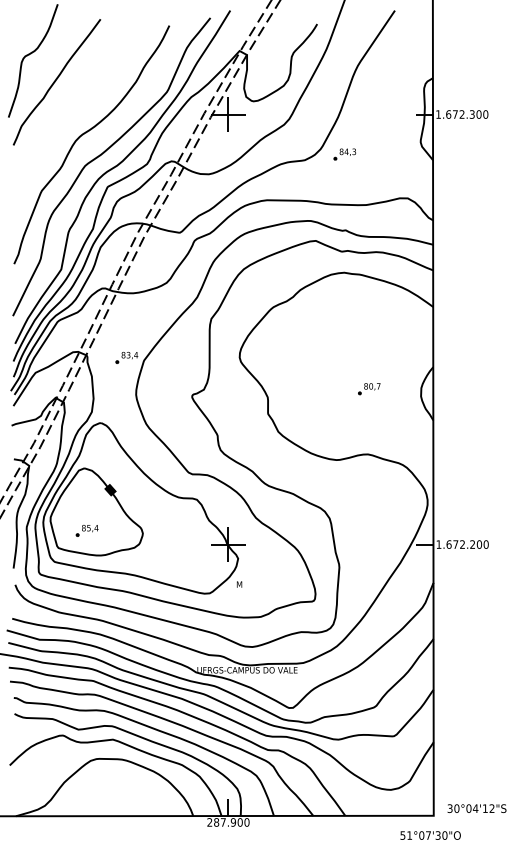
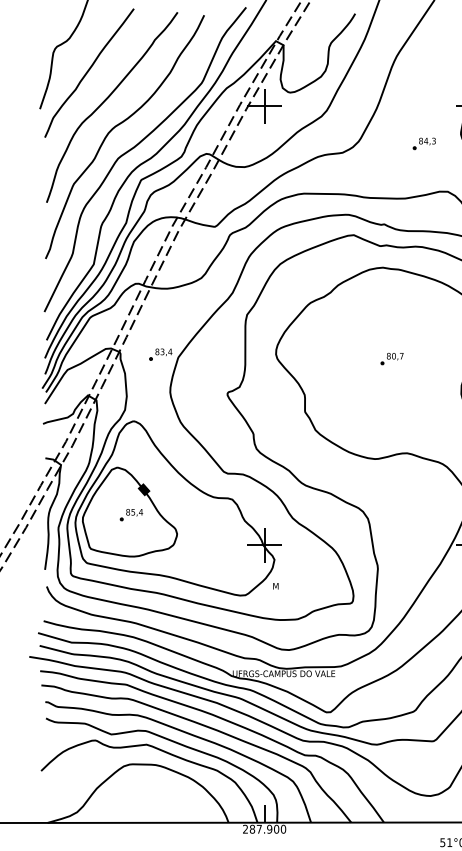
curve: (73, 109) -> (106, 100), added
part: (344, 154) -> (423, 143), moved
part: (369, 389) -> (392, 359), moved
part: (86, 530) -> (130, 514), moved

